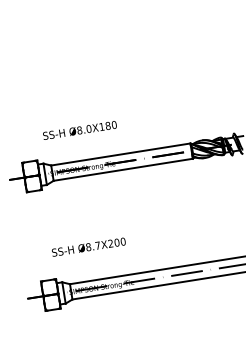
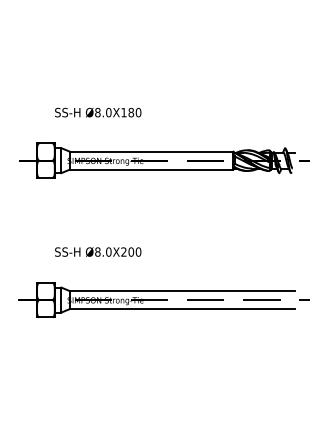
text: (80, 130) -> (98, 112), moved
text: (97, 245) -> (108, 251), Ø8.7X200 -> Ø8.0X200

